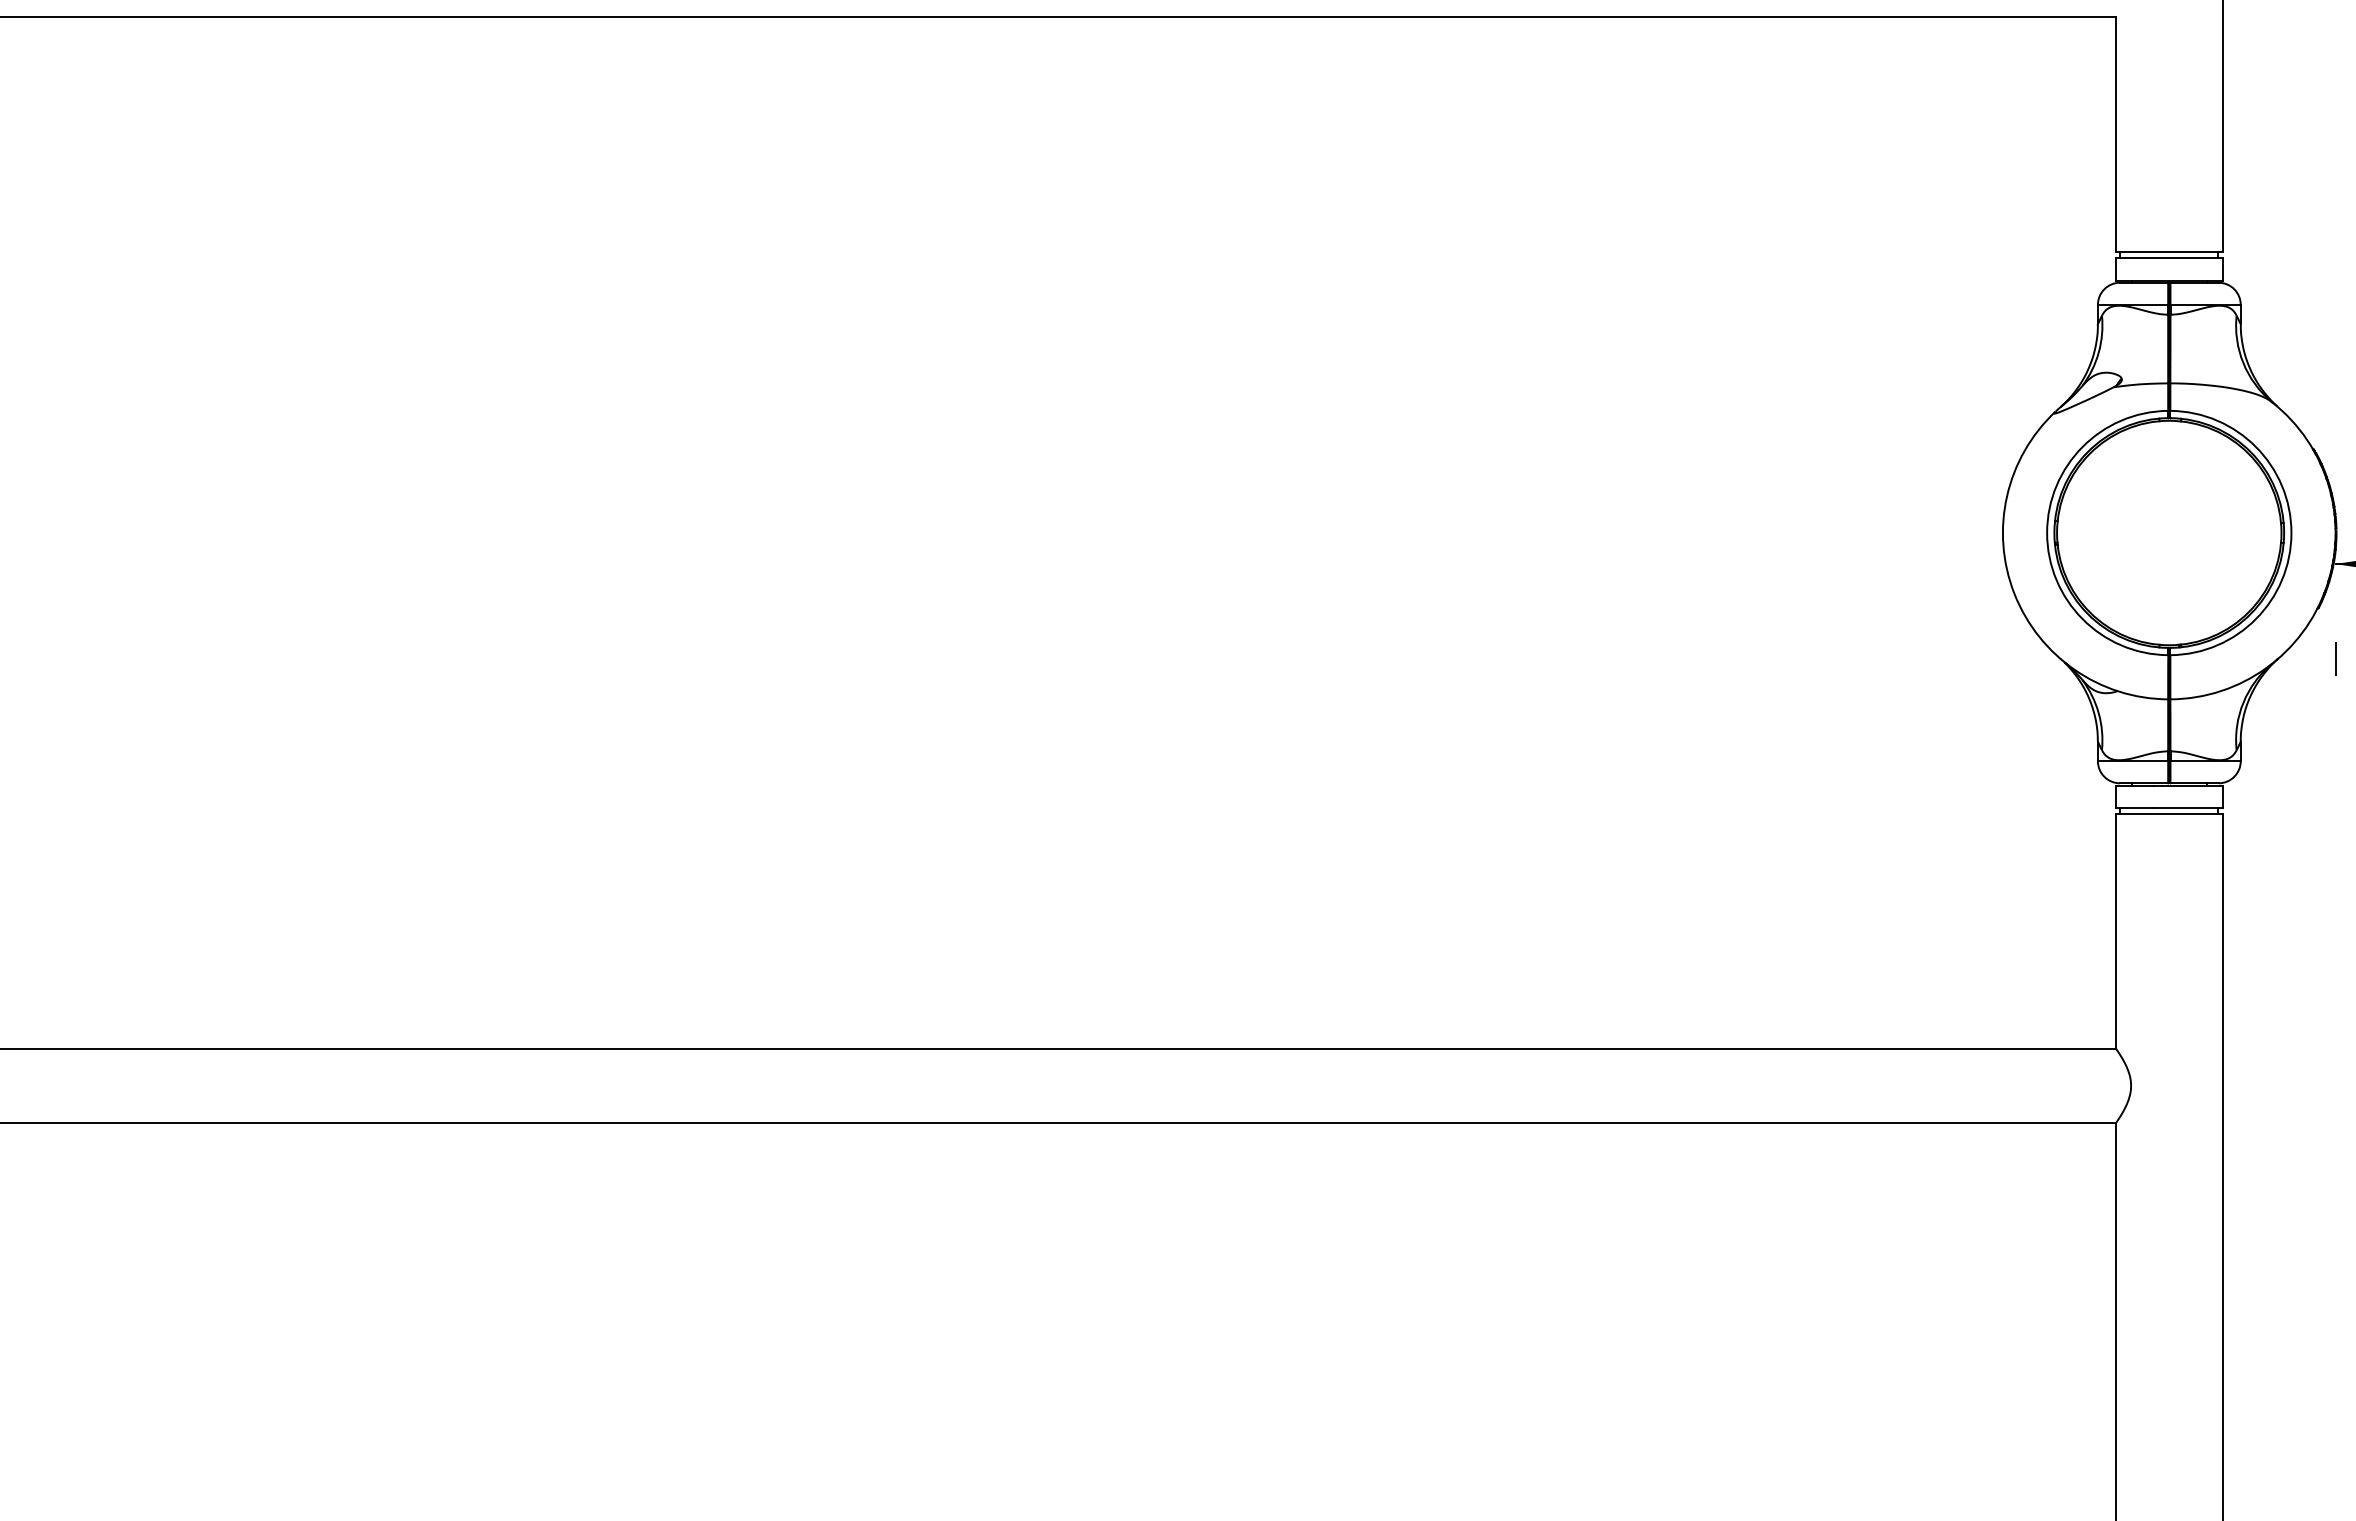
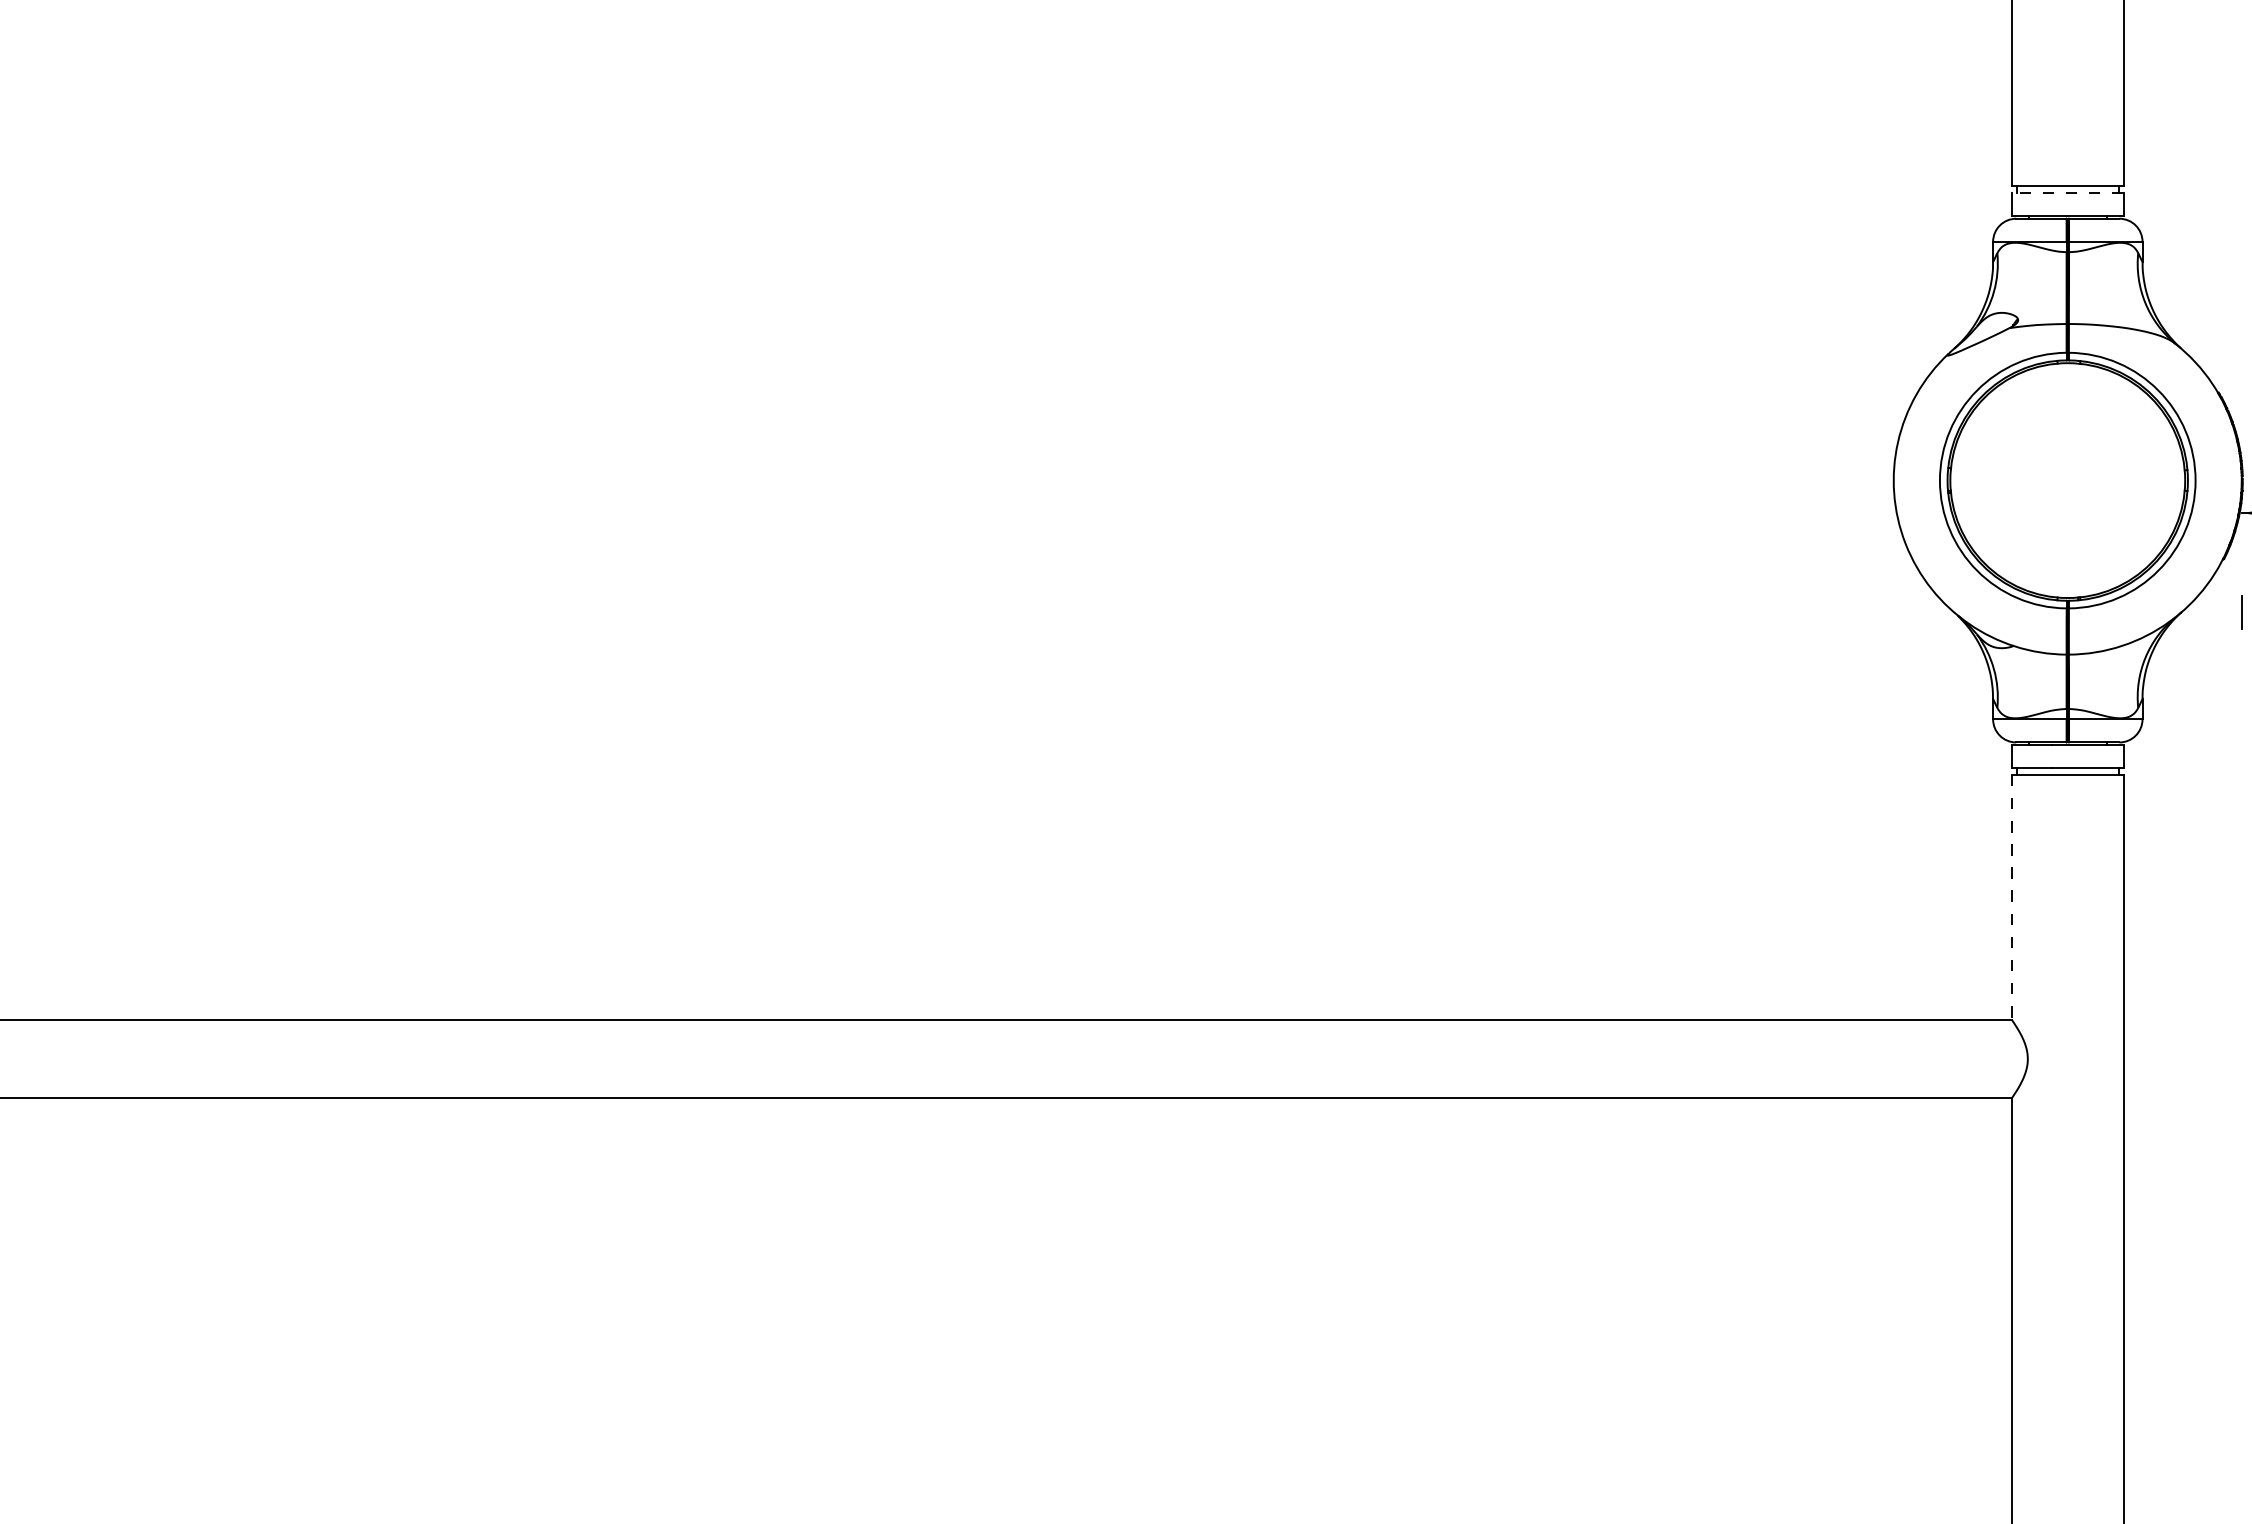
line: (2168, 258) -> (2066, 193), solid -> dashed
line: (2115, 931) -> (2011, 897), solid -> dashed

